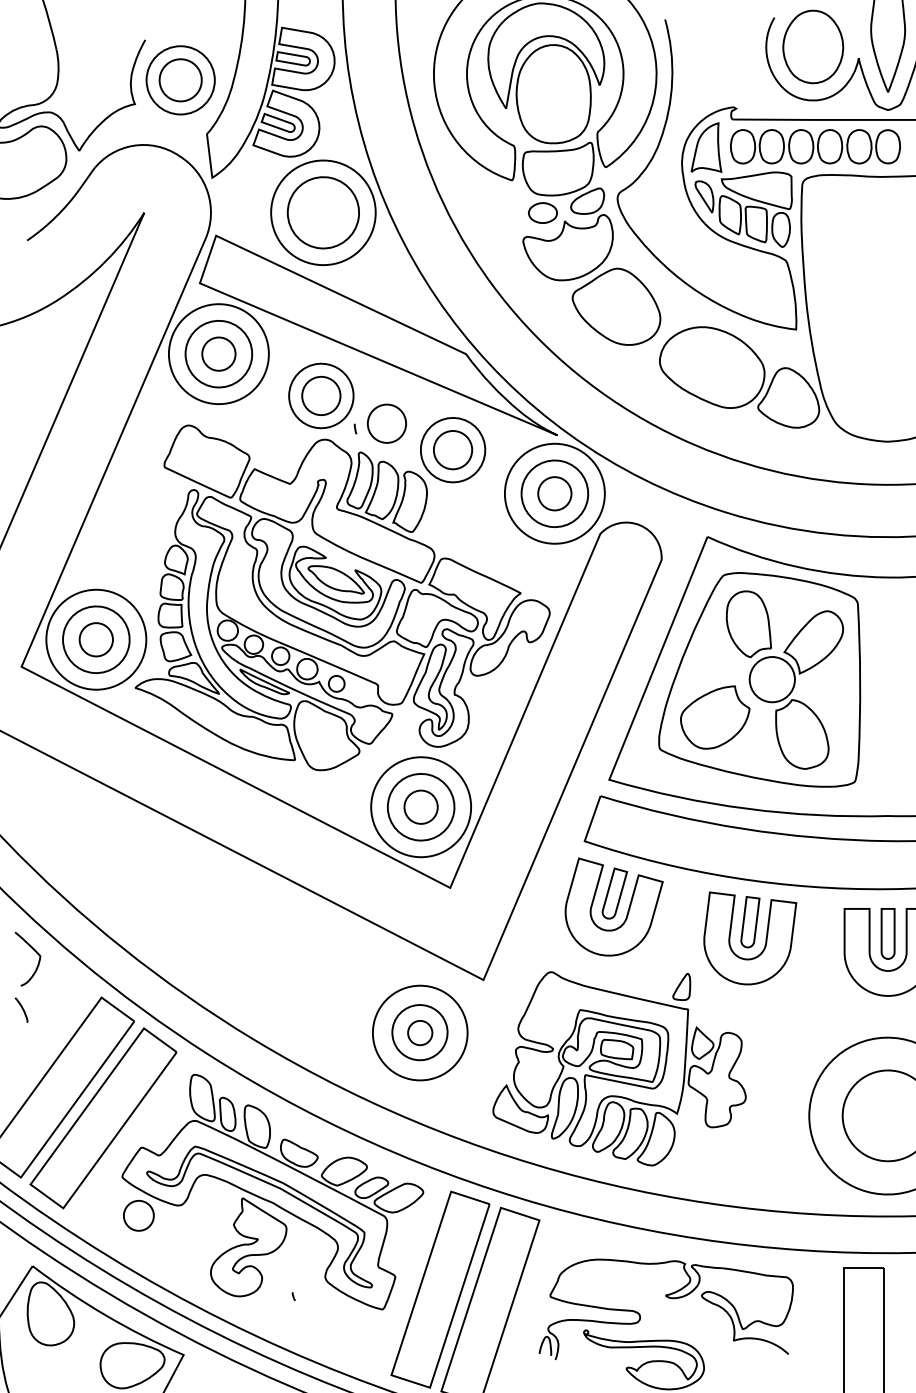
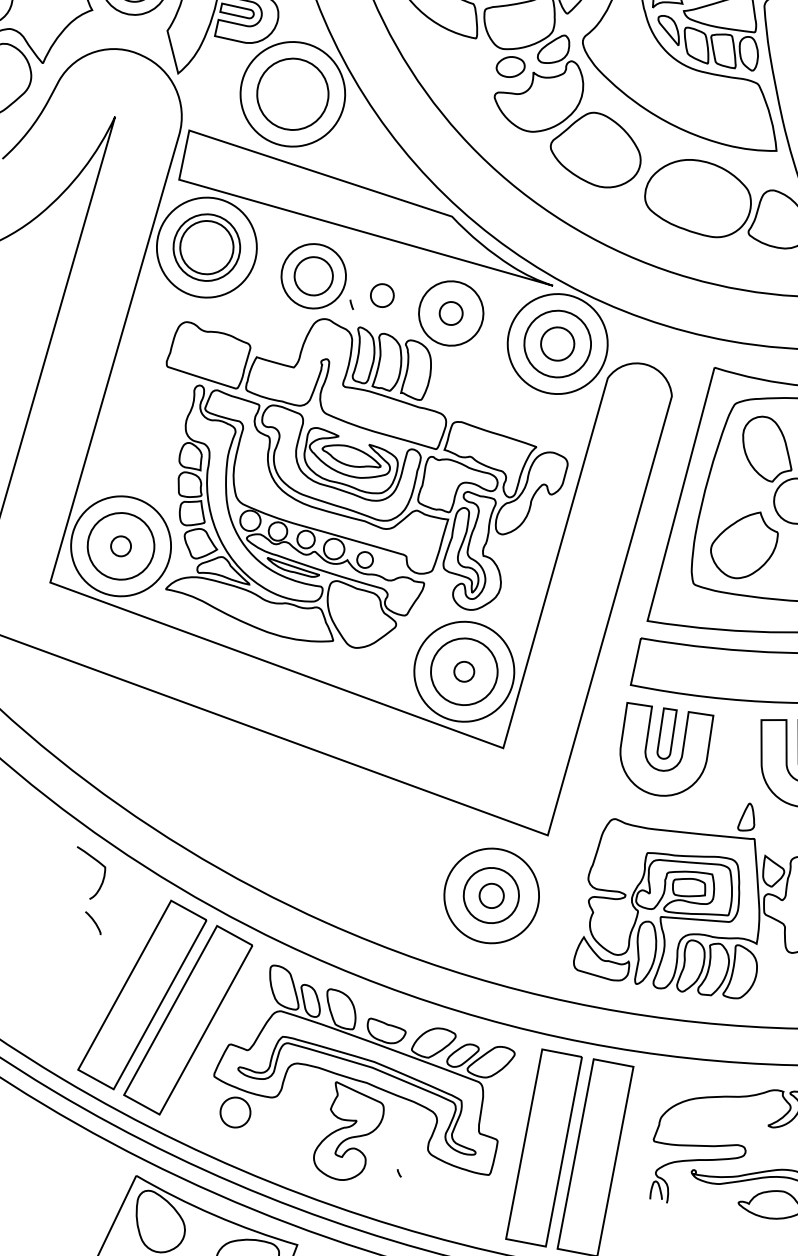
circle: (218, 353) -> (206, 247), size x1.6
circle: (386, 423) -> (381, 295), size x0.6
circle: (452, 450) -> (450, 313), size x0.6
circle: (95, 639) -> (120, 546), size x0.6
circle: (420, 806) -> (463, 671), size x0.6

